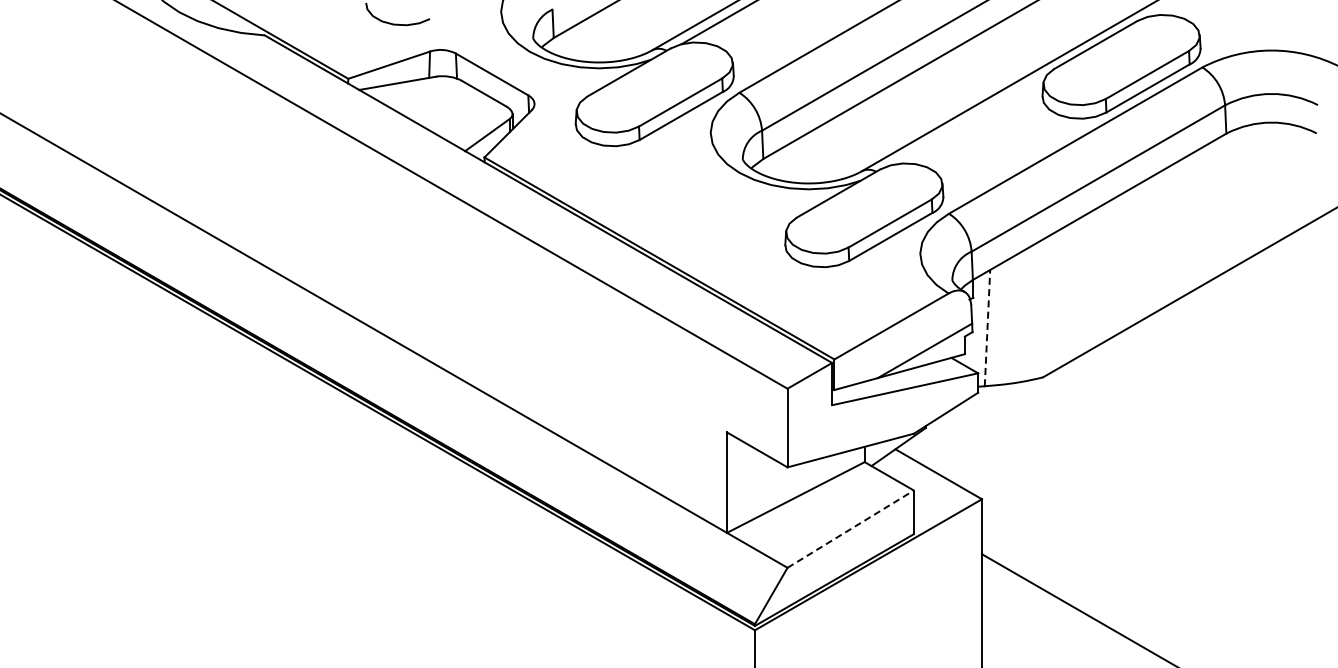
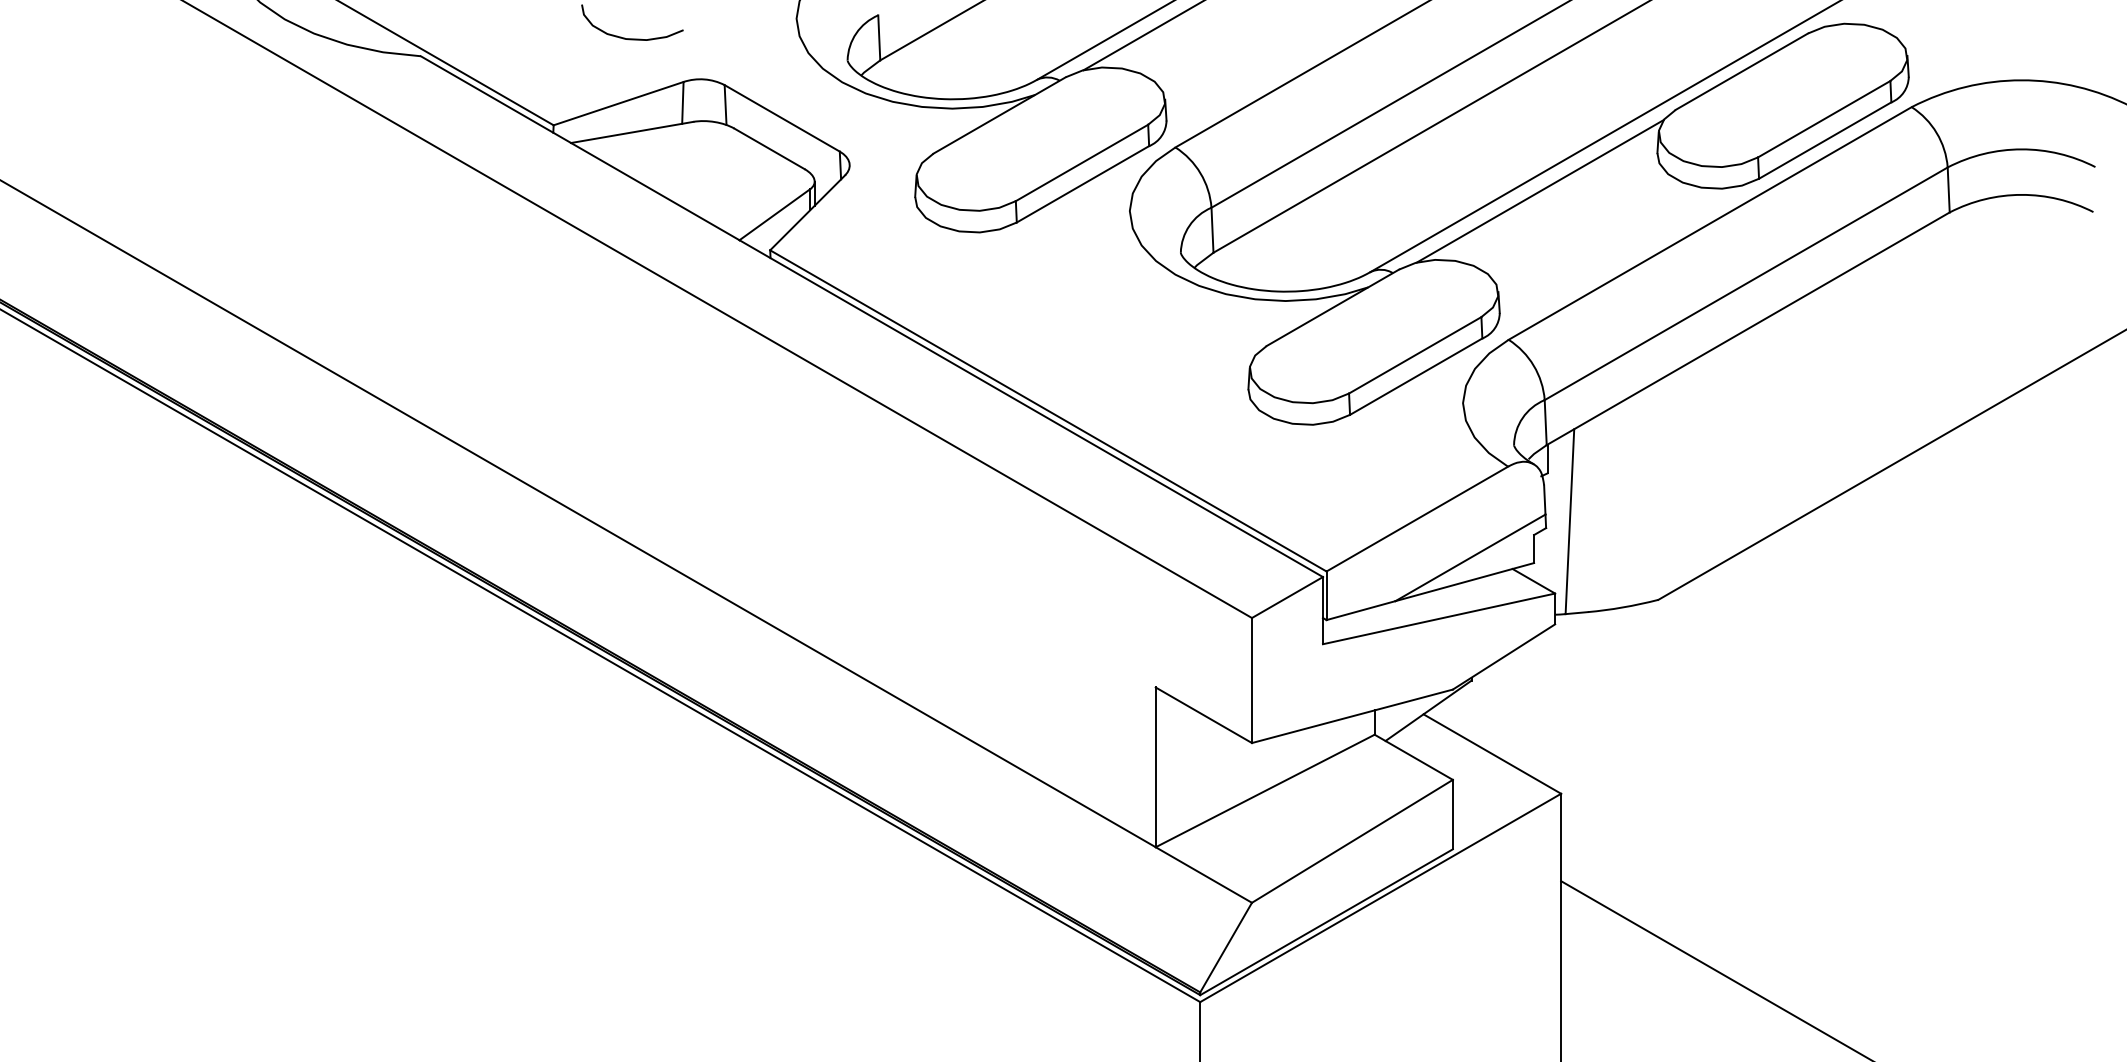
line: (968, 120) -> (1539, 191), added
line: (987, 327) -> (1569, 520), dashed -> solid
line: (851, 528) -> (1353, 840), dashed -> solid

